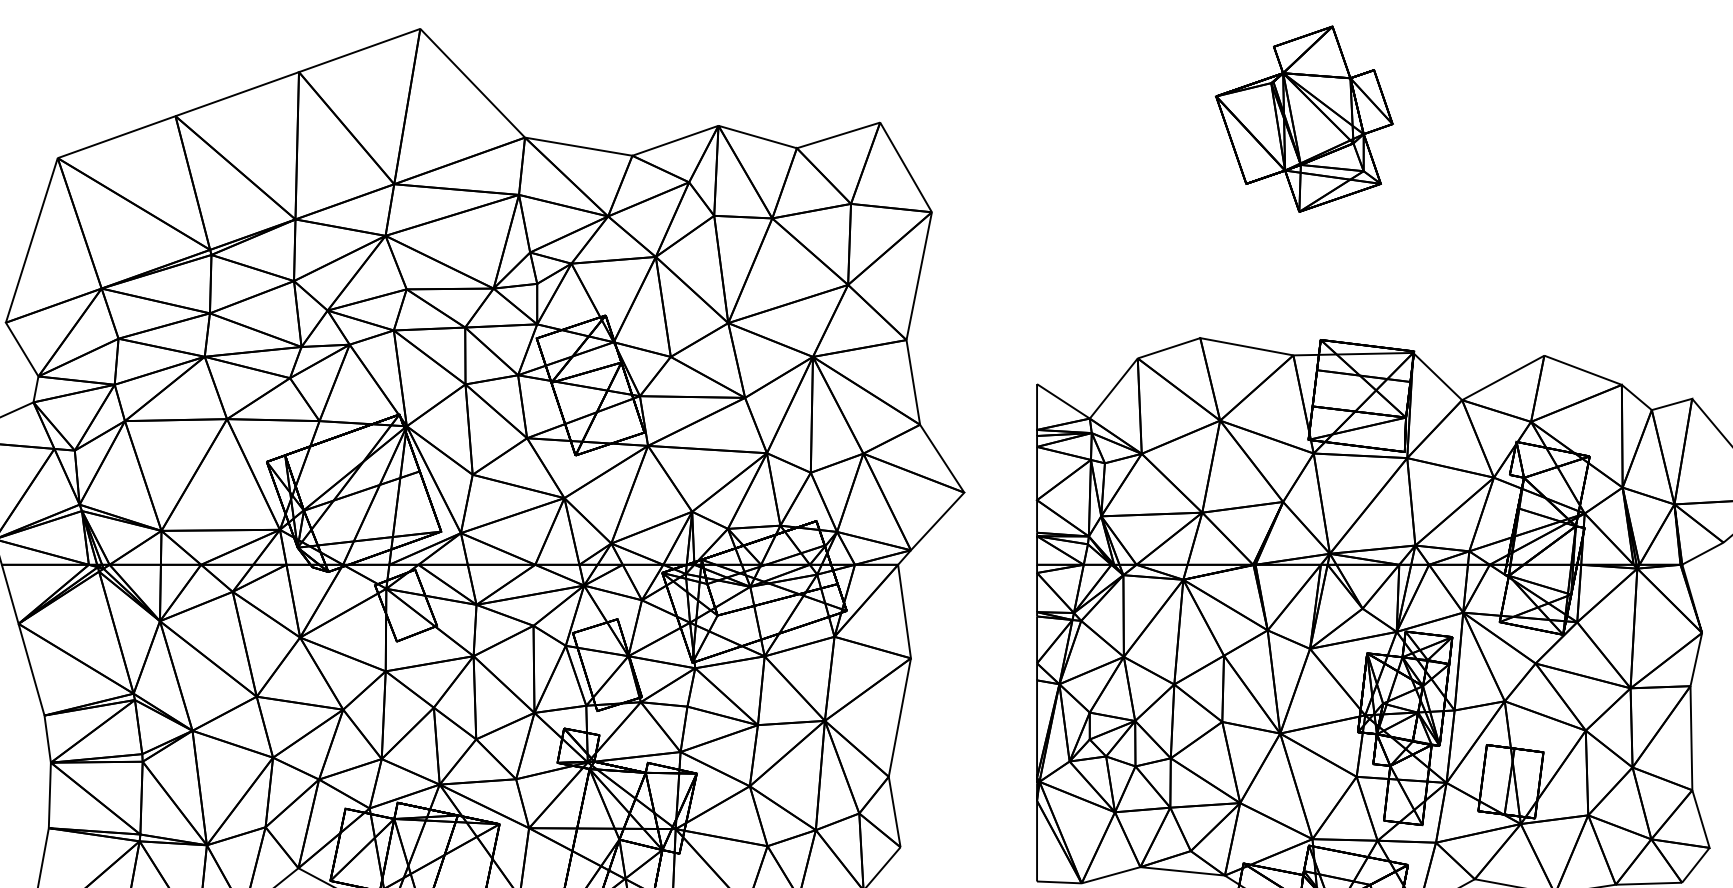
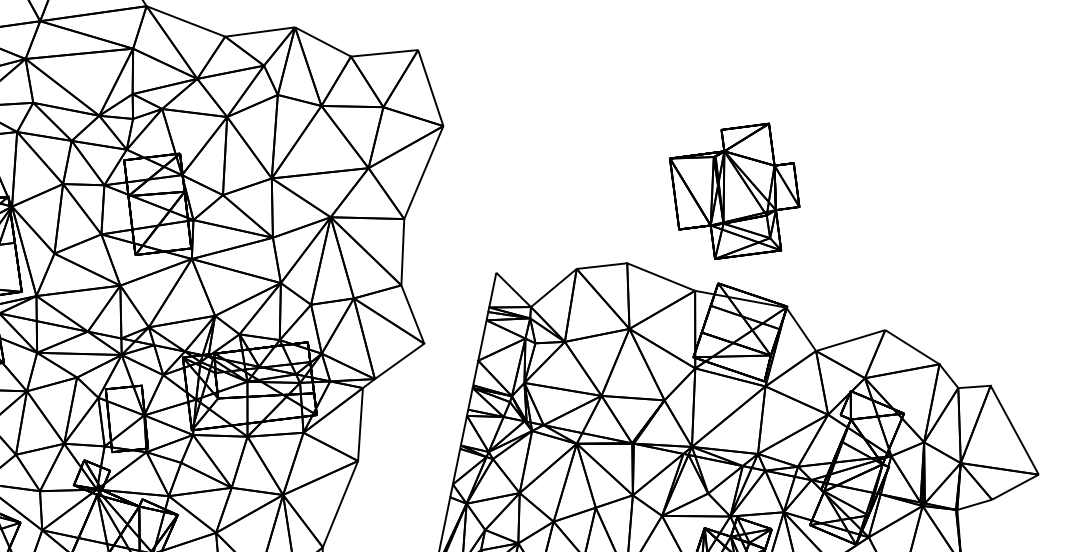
part: (1303, 118) -> (732, 188), moved

